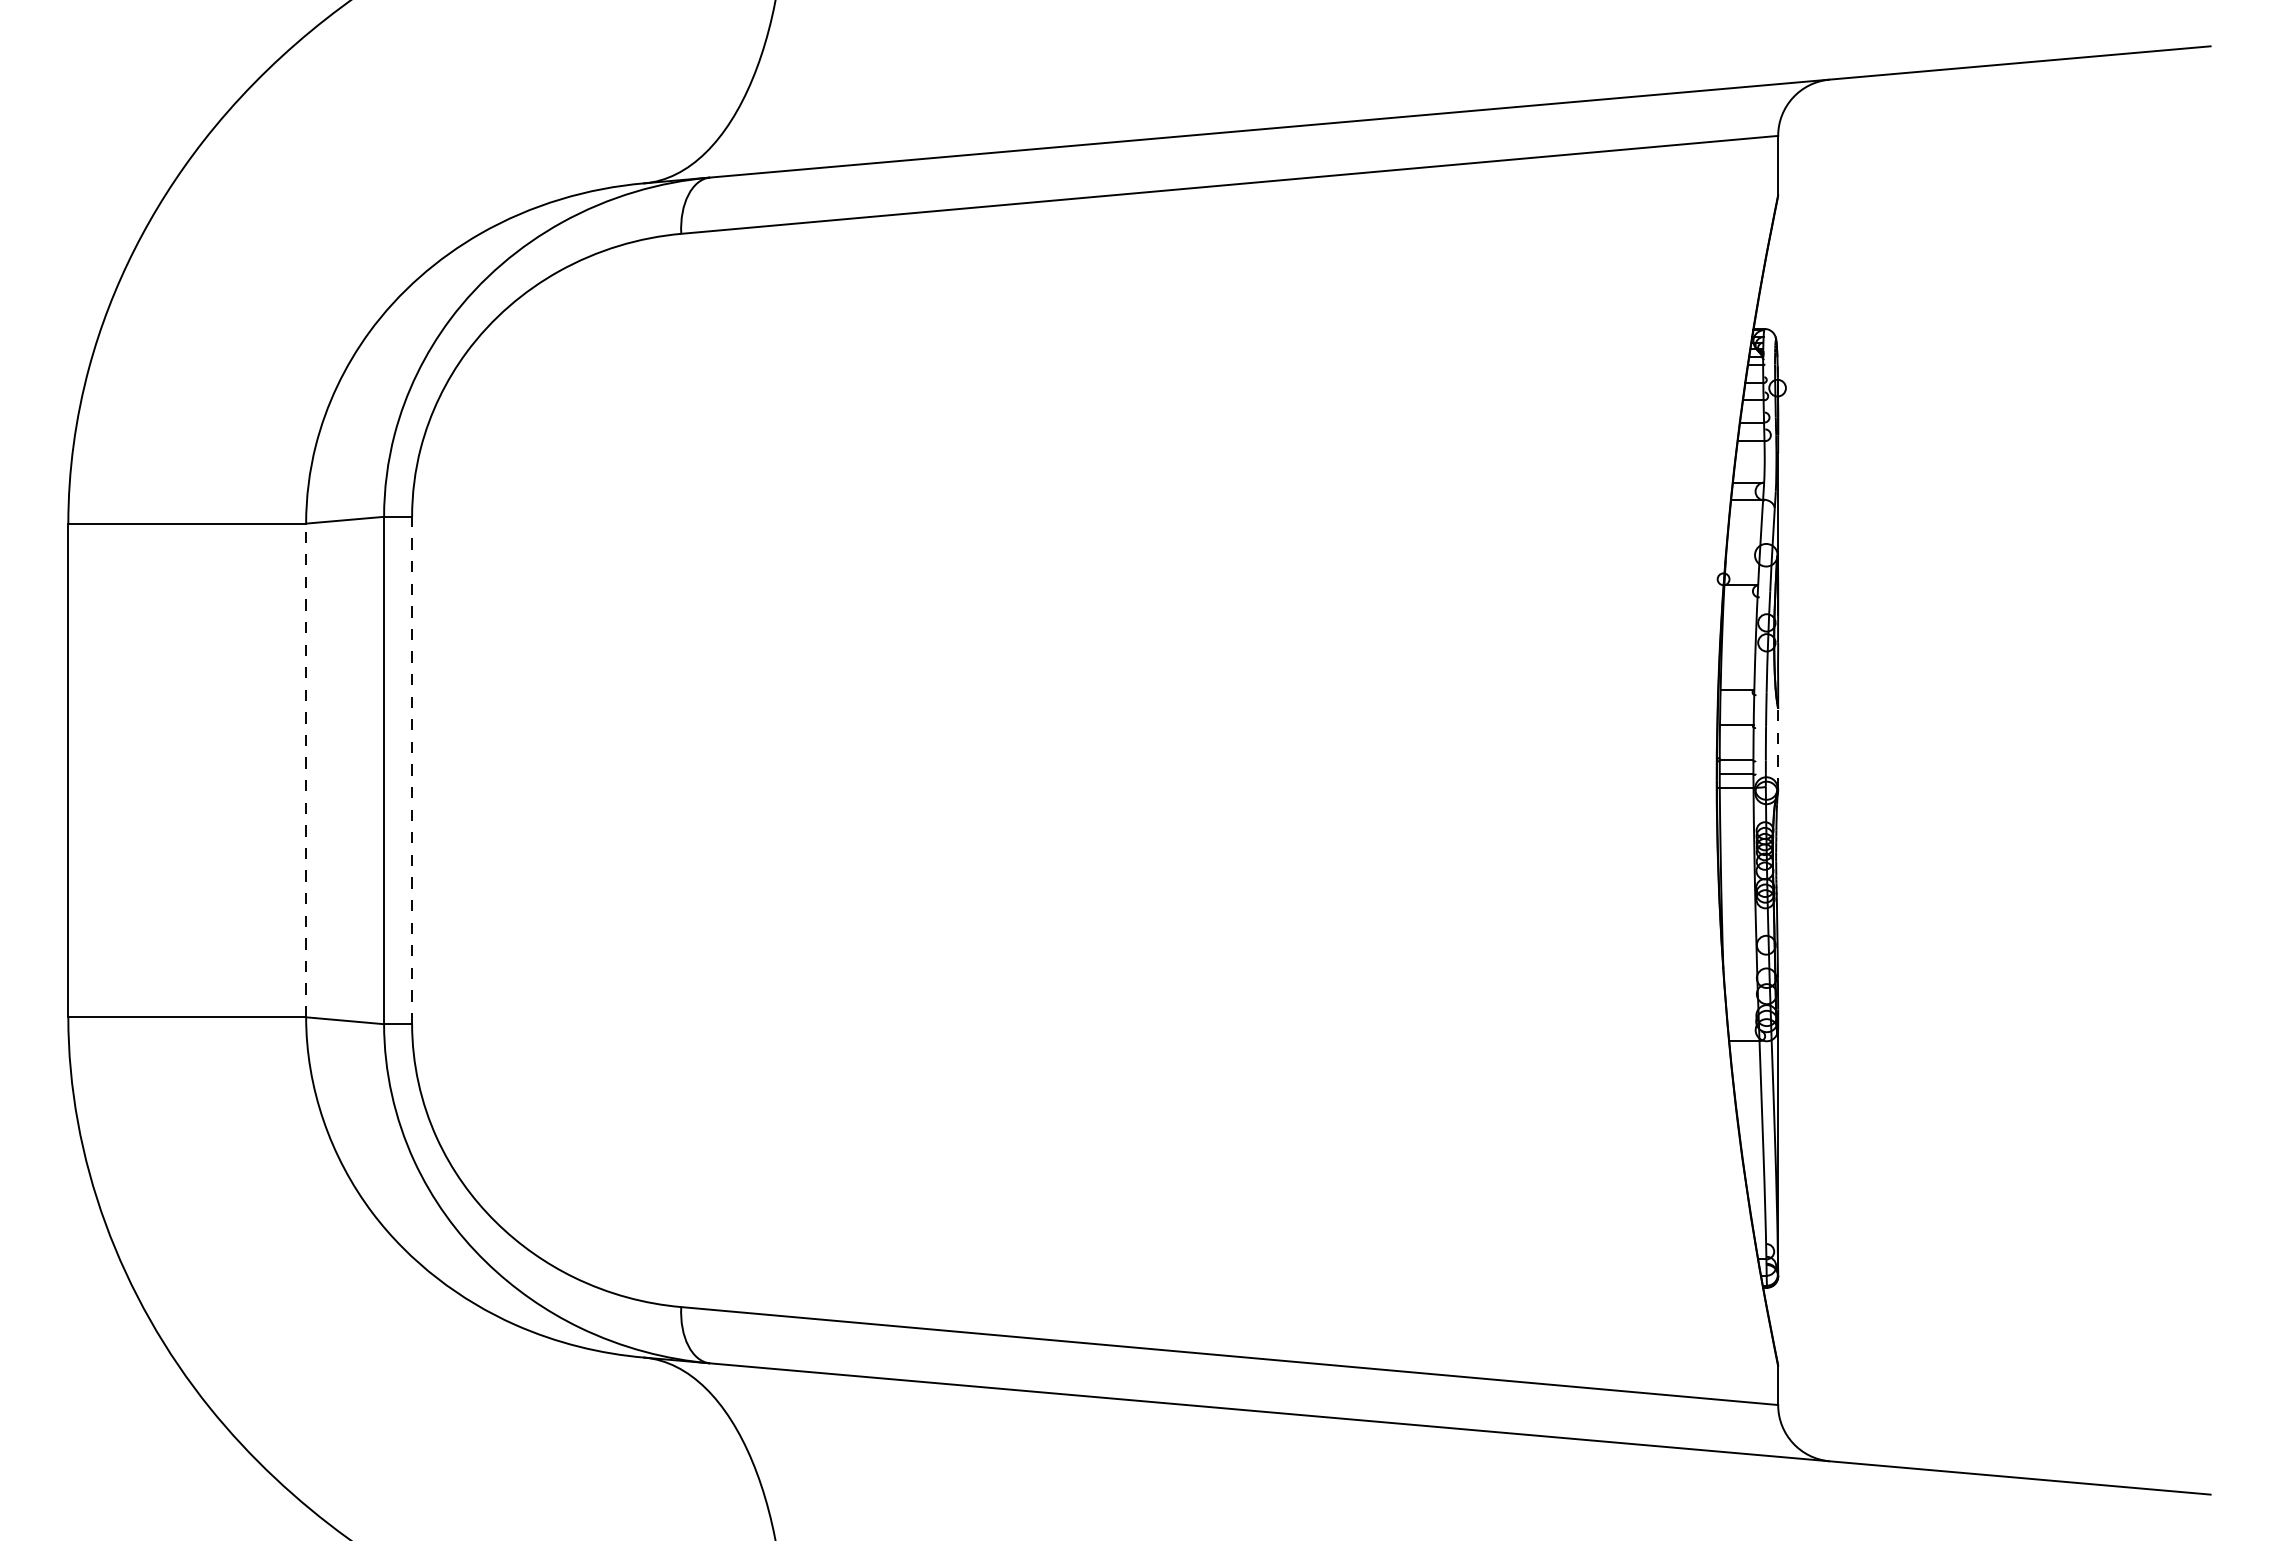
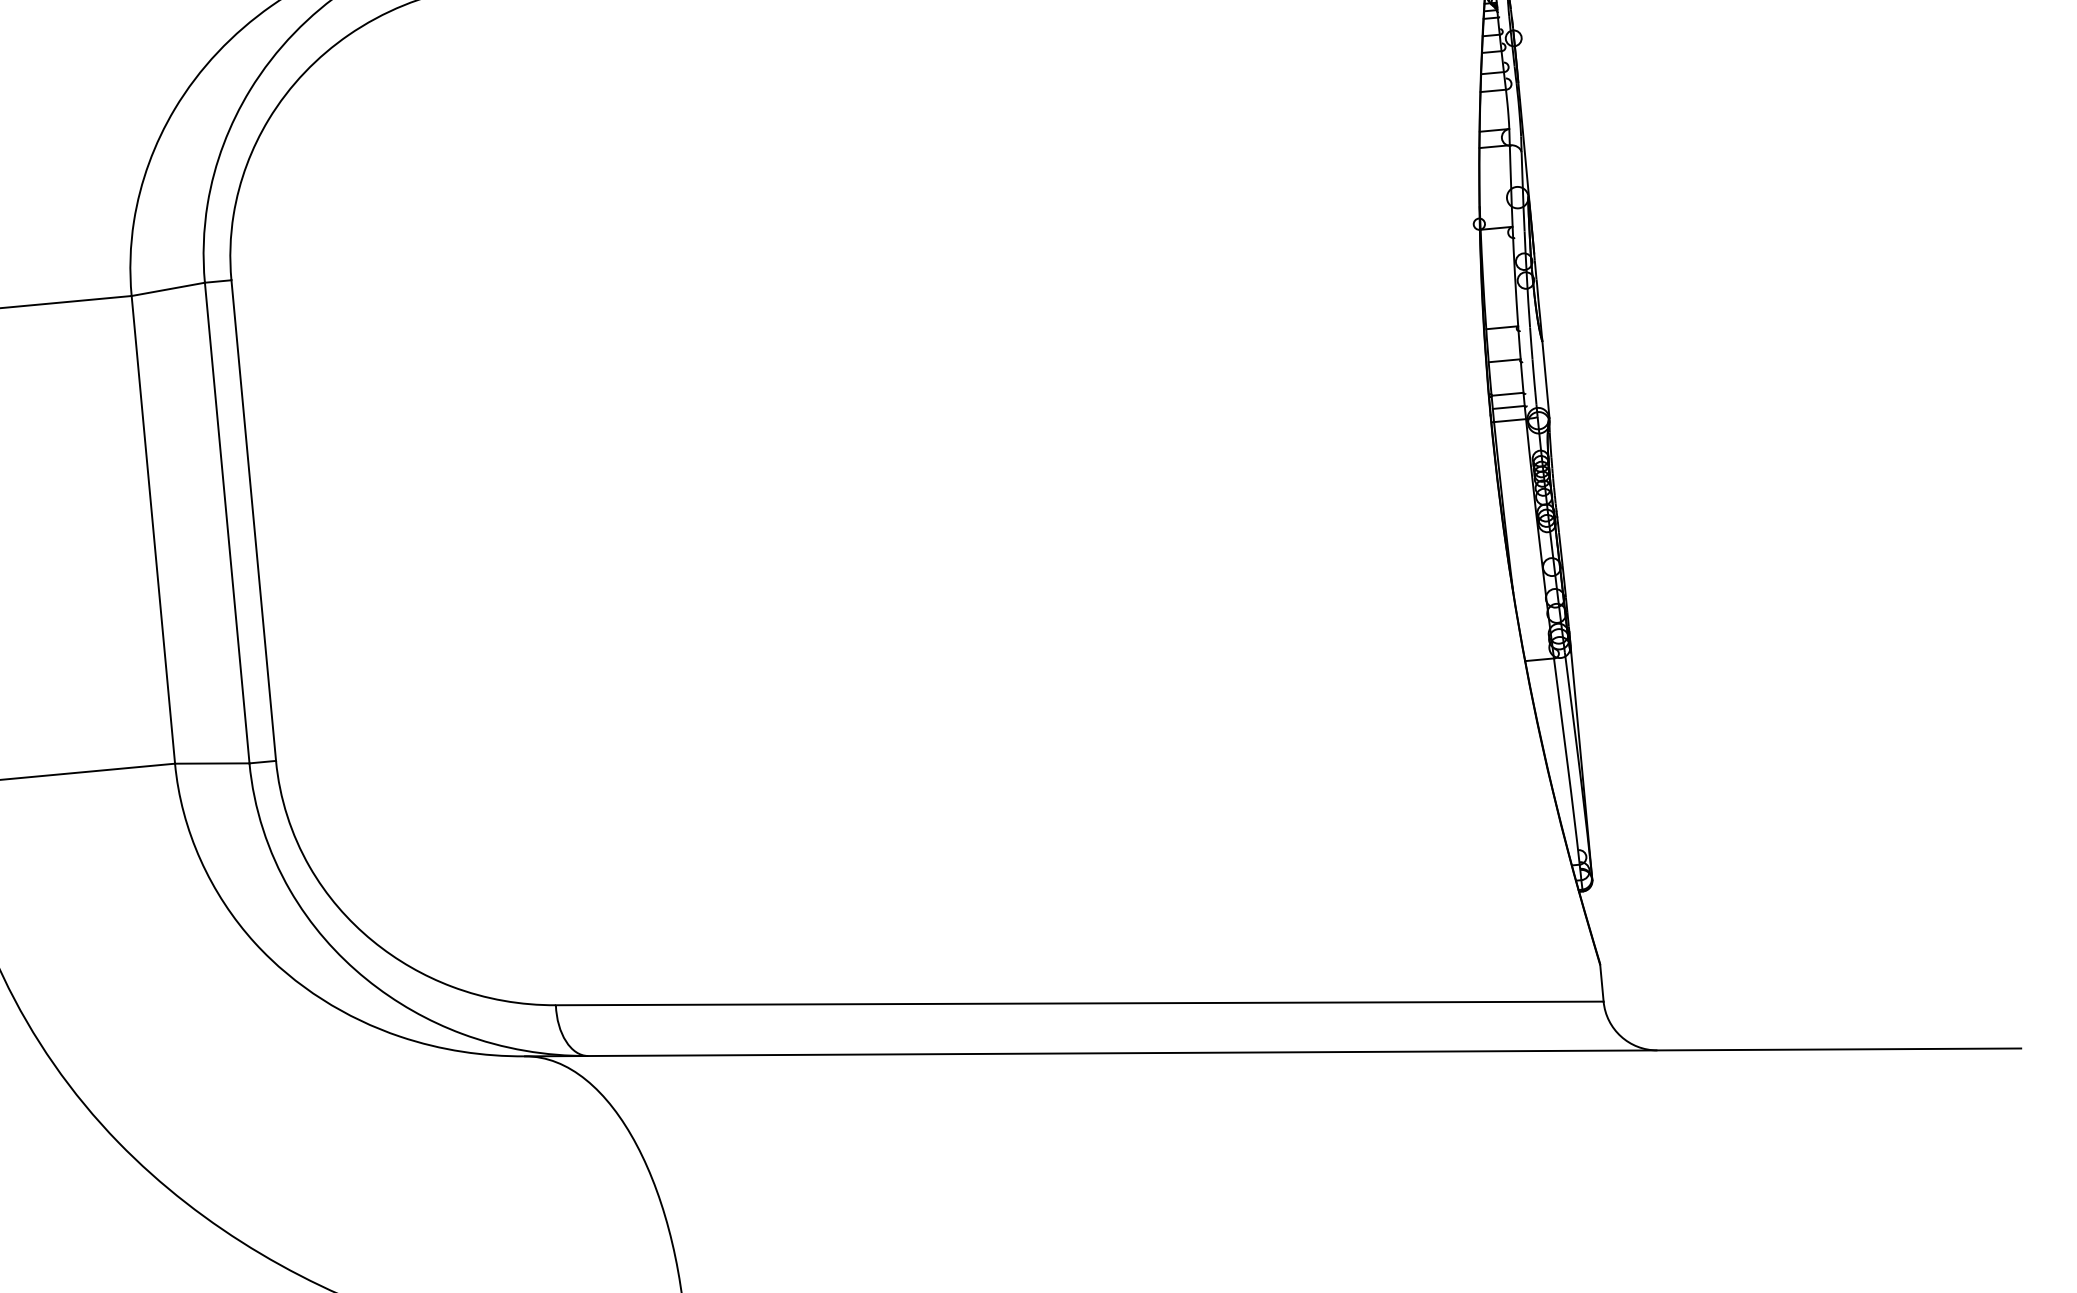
line: (1778, 746) -> (1546, 377), dashed -> solid
line: (306, 770) -> (153, 529), dashed -> solid
line: (412, 770) -> (254, 520), dashed -> solid

